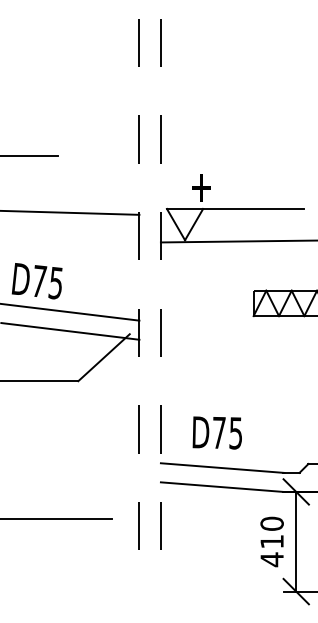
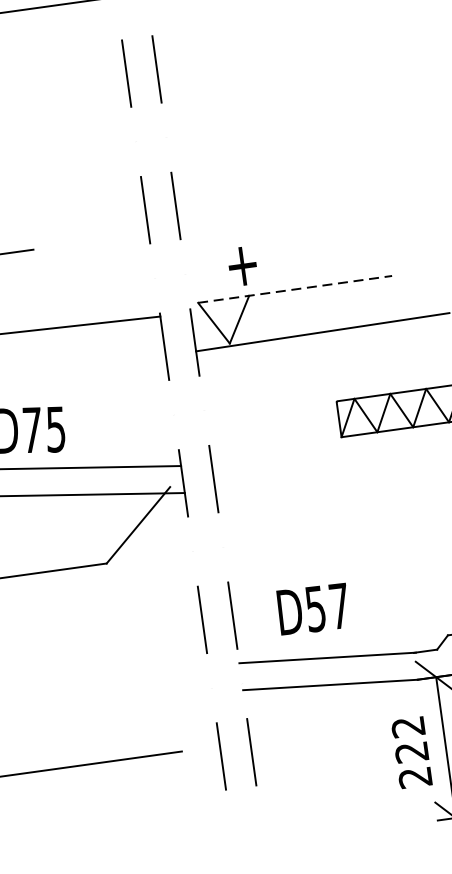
line: (235, 208) -> (294, 288), solid -> dashed
text: (227, 433) -> (327, 608), D75 -> D57
text: (271, 541) -> (410, 752), 410 -> 222

